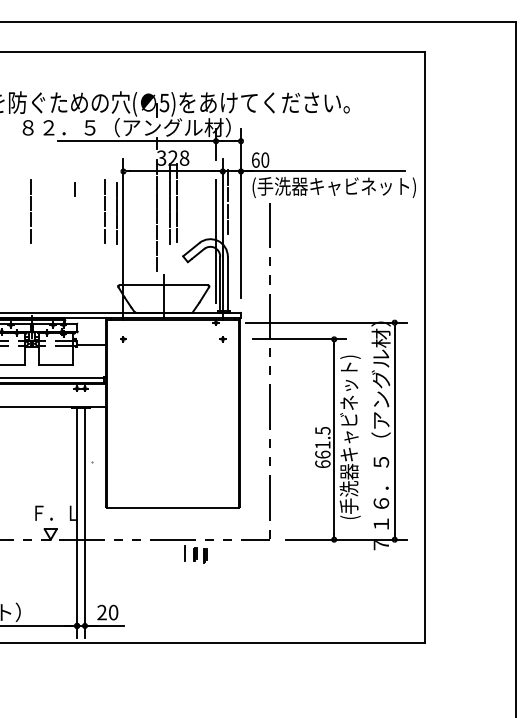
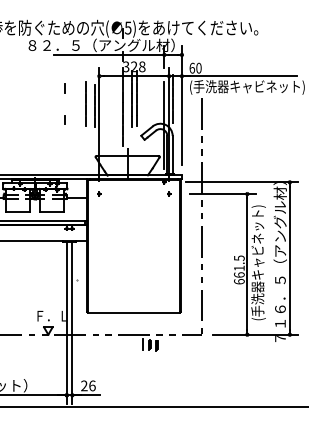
line: (30, 210) -> (34, 103), removed
line: (74, 234) -> (65, 120), added
text: (113, 612) -> (92, 385), 20 -> 26

